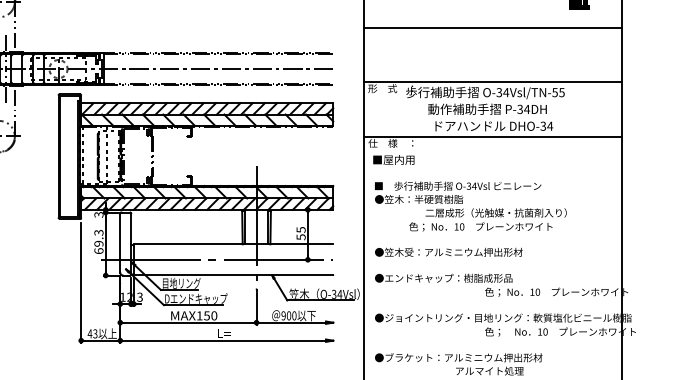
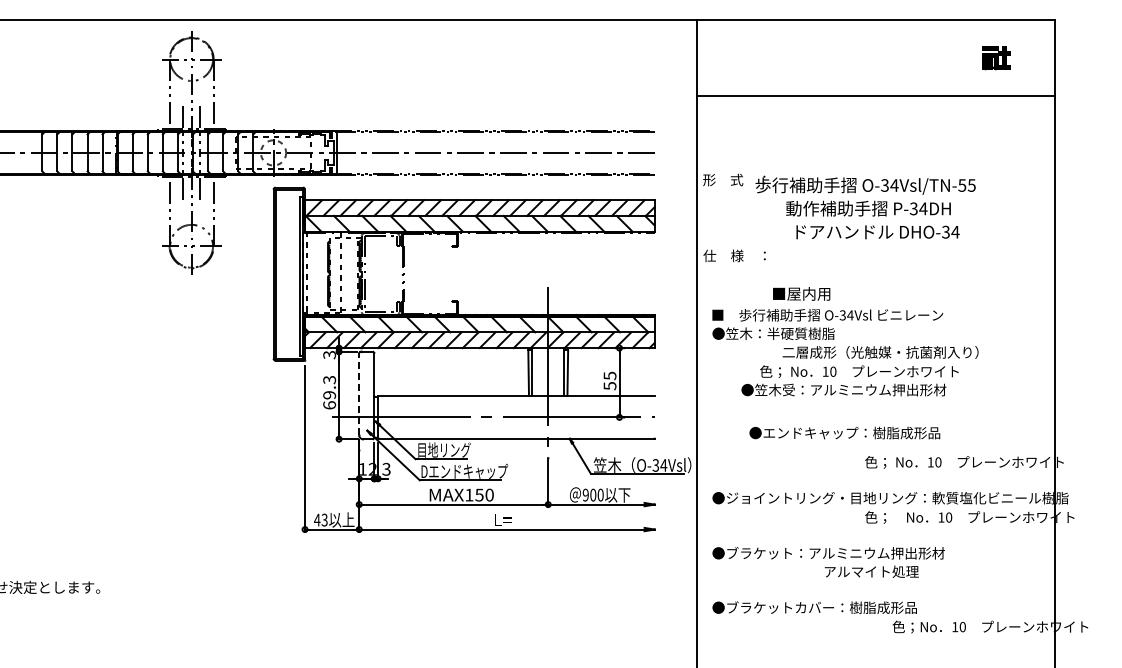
line: (492, 82) -> (875, 171), removed
line: (492, 136) -> (875, 246), removed
text: (393, 159) -> (801, 293), moved
line: (120, 242) -> (359, 393), solid -> dashed
text: (448, 251) -> (843, 389), moved
text: (443, 277) -> (844, 432), moved

